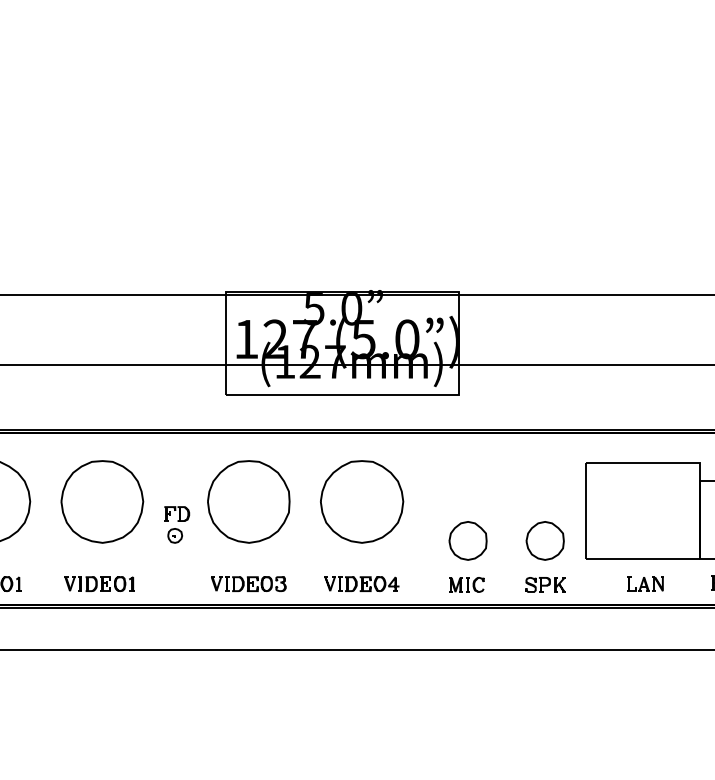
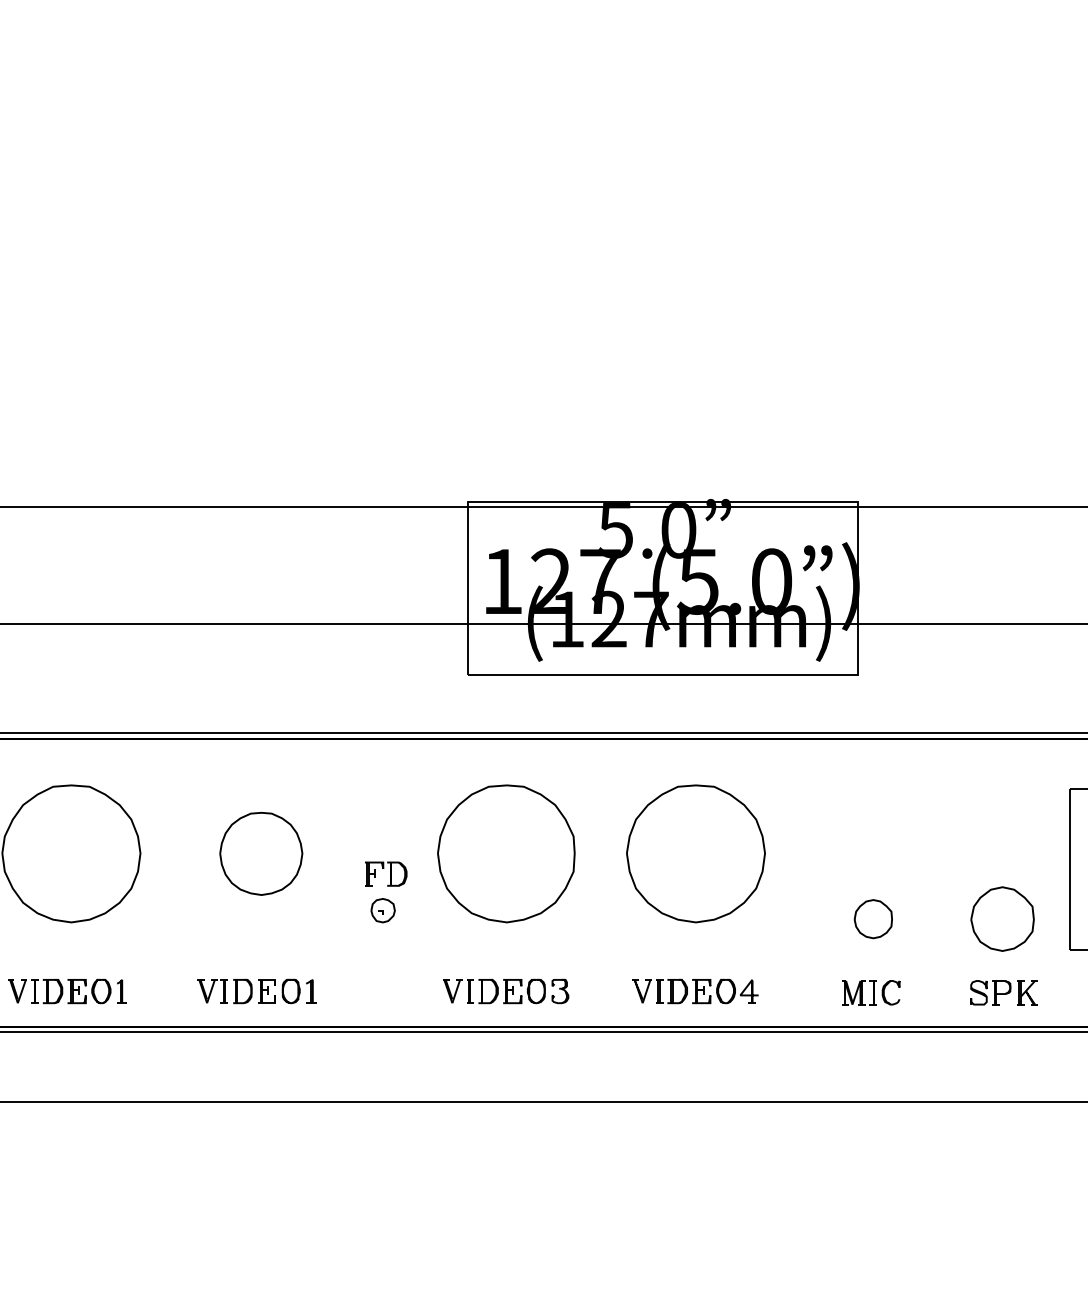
part: (102, 501) -> (261, 853), size x0.6
part: (467, 540) -> (872, 918), size x0.6

